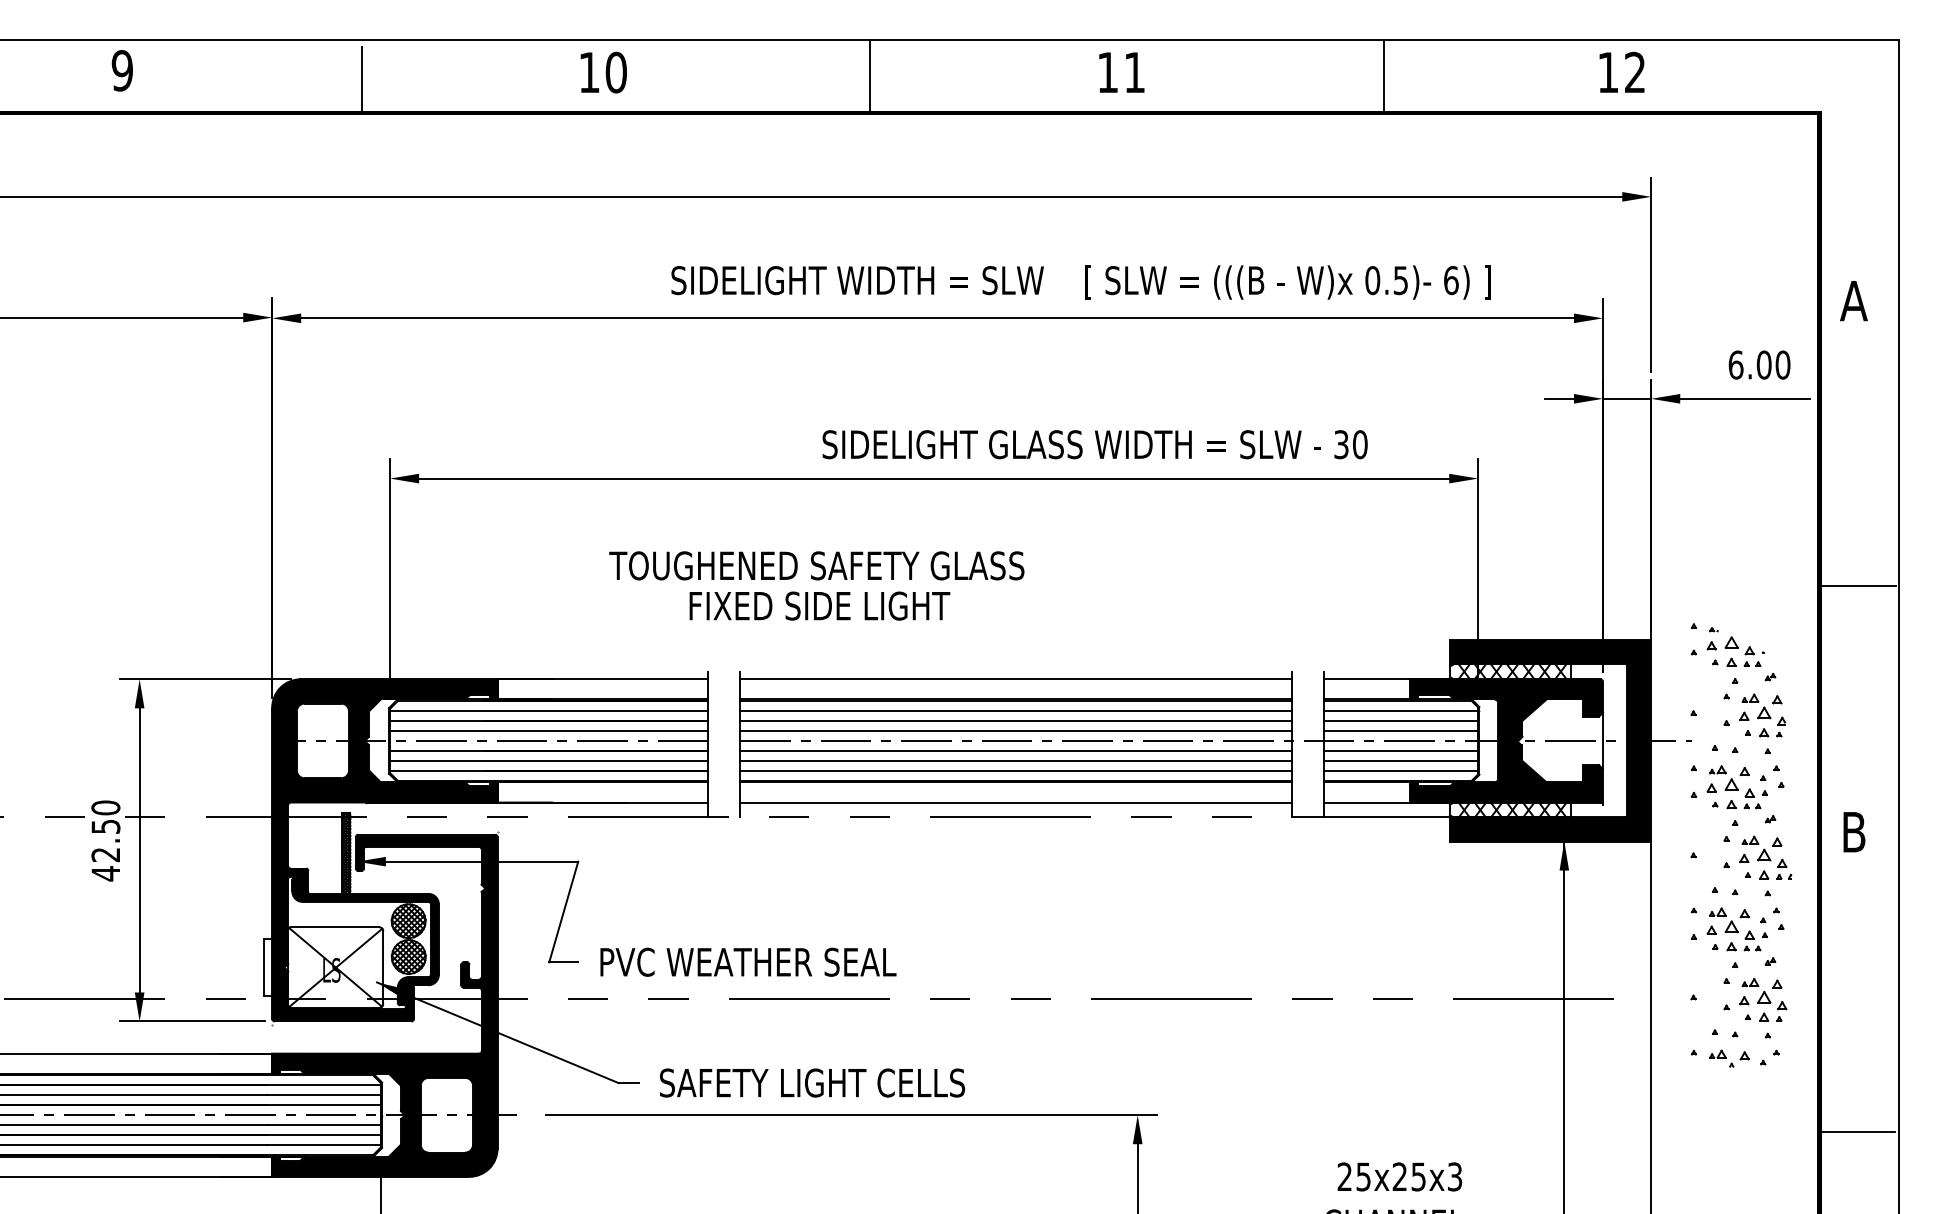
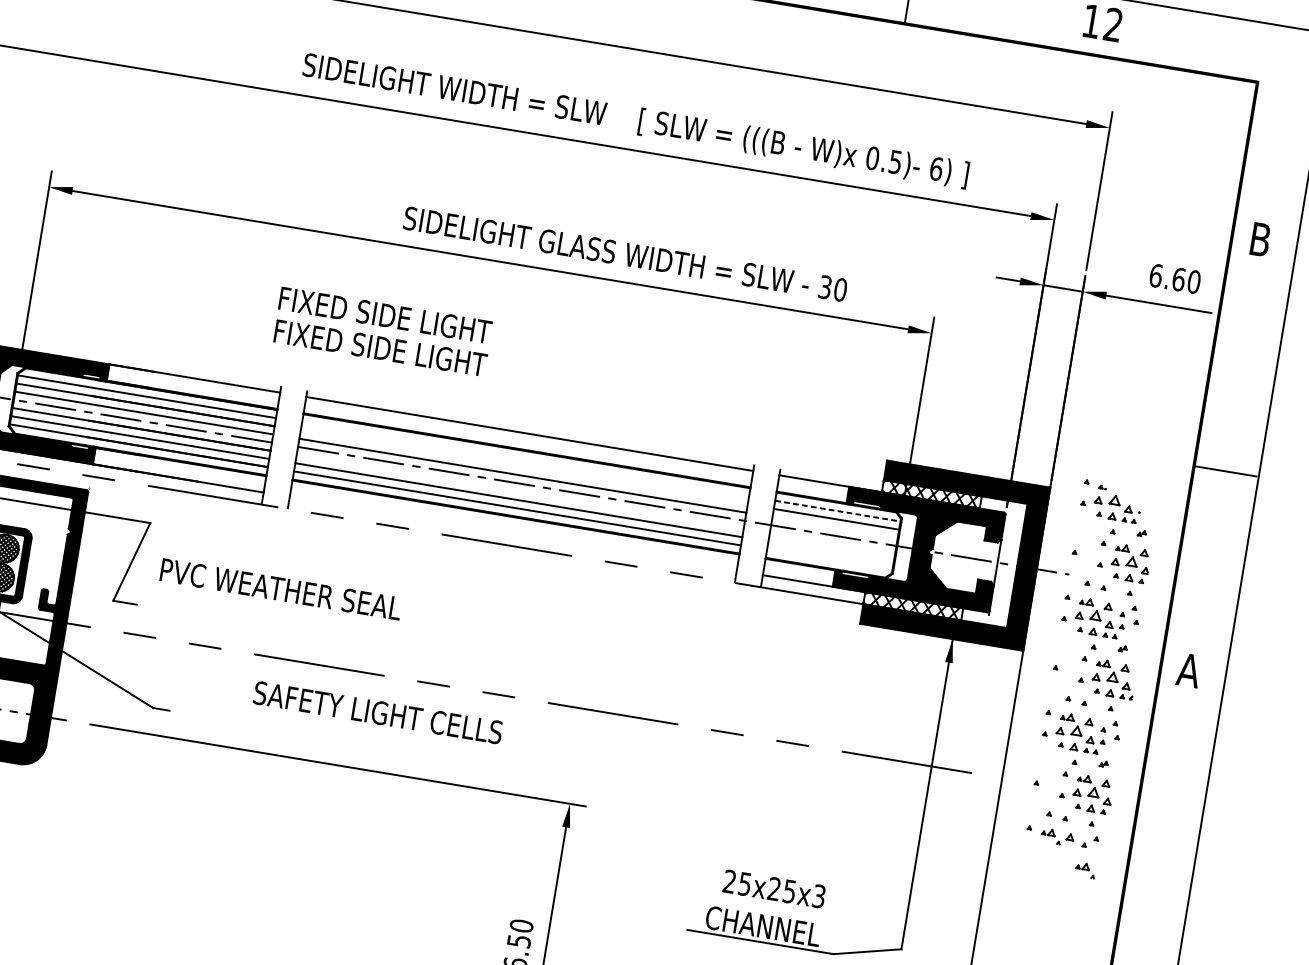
text: (1853, 301) -> (1259, 239), A -> B
text: (1763, 364) -> (1178, 278), 6.00 -> 6.60
text: (816, 565) -> (383, 314), TOUGHENED SAFETY GLASS -> FIXED SIDE LIGHT
line: (1015, 710) -> (525, 459), removed
line: (1401, 710) -> (838, 511), solid -> dashed
line: (1015, 720) -> (523, 467), removed
line: (1400, 730) -> (834, 527), removed
line: (1015, 750) -> (519, 491), removed
line: (1400, 750) -> (832, 543), removed
line: (1400, 761) -> (830, 552), removed
line: (1400, 771) -> (829, 560), removed
line: (1015, 802) -> (512, 533), removed
text: (1853, 832) -> (1188, 670), B -> A
text: (748, 961) -> (281, 588), moved
text: (812, 1082) -> (378, 712), moved
part: (1769, 1092) -> (1085, 870), added
line: (1858, 1131) -> (1152, 913), removed

